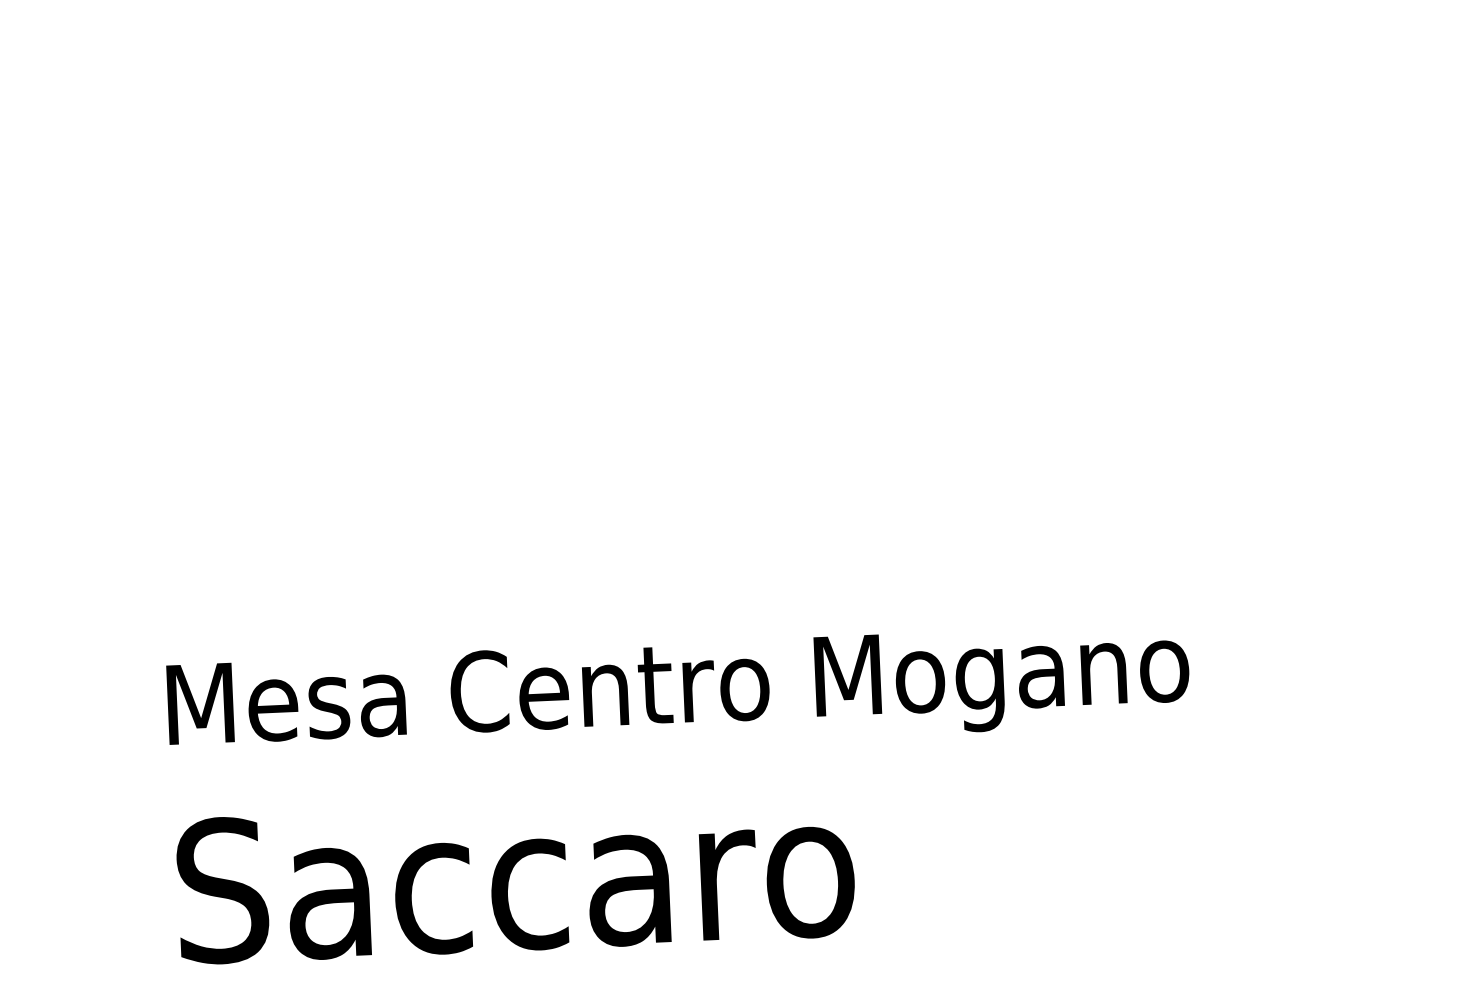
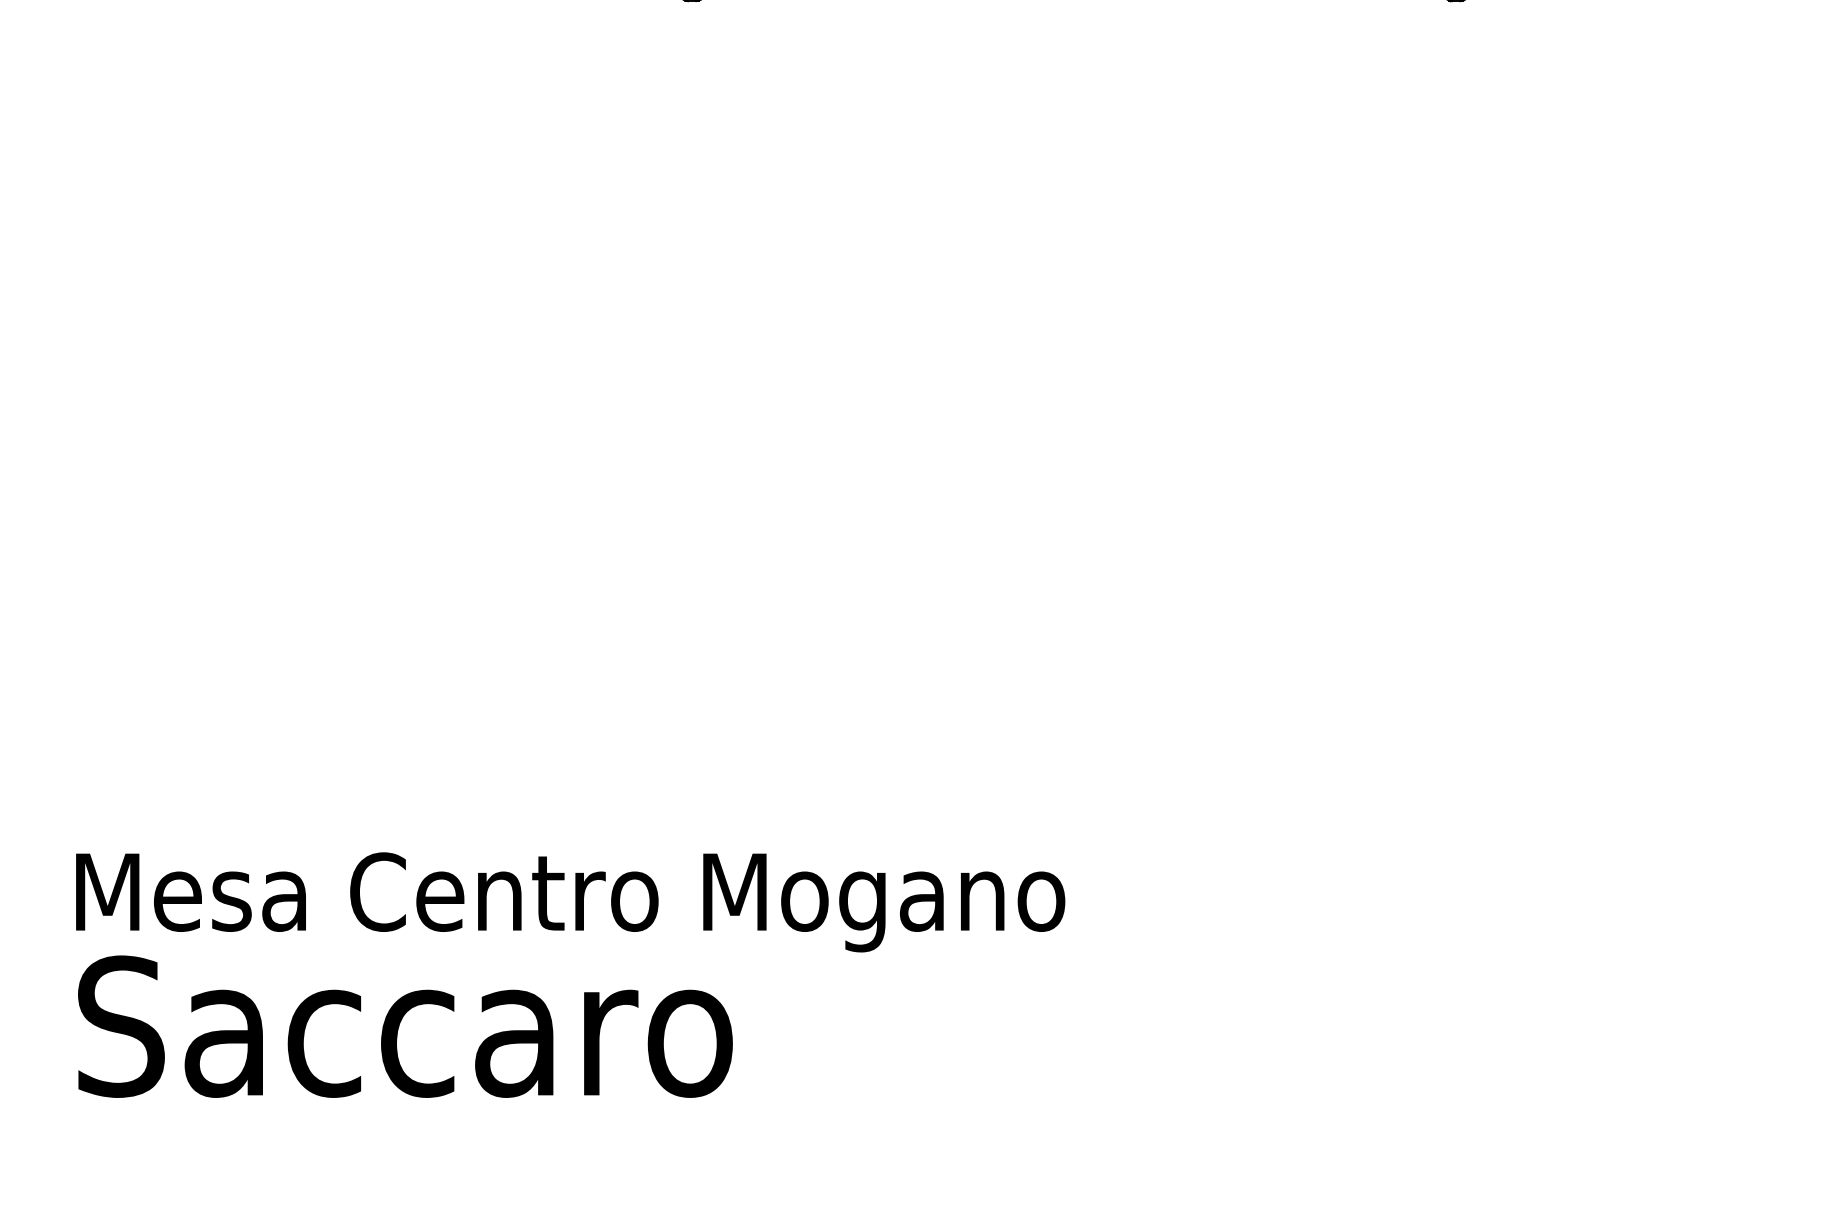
text: (516, 877) -> (405, 1026), moved

